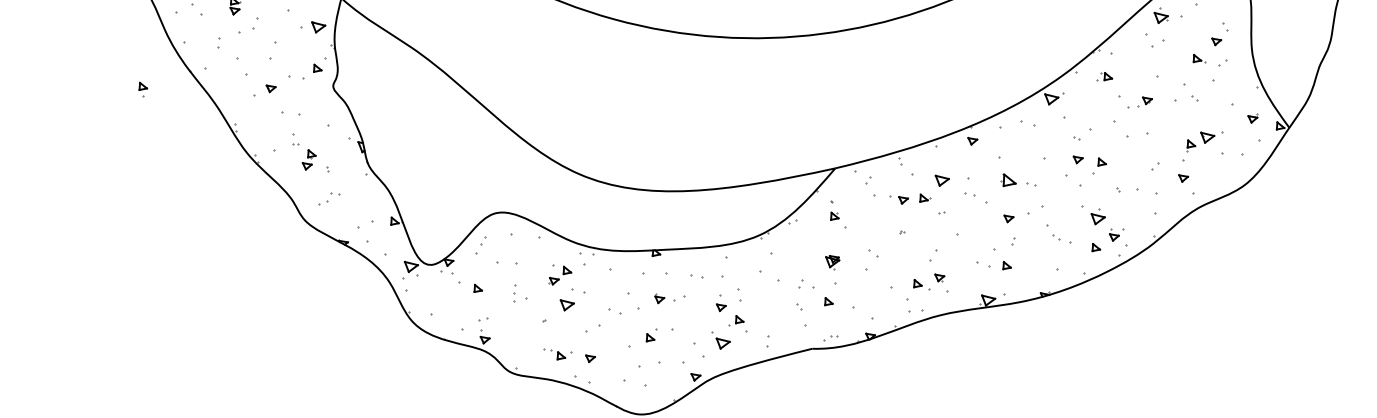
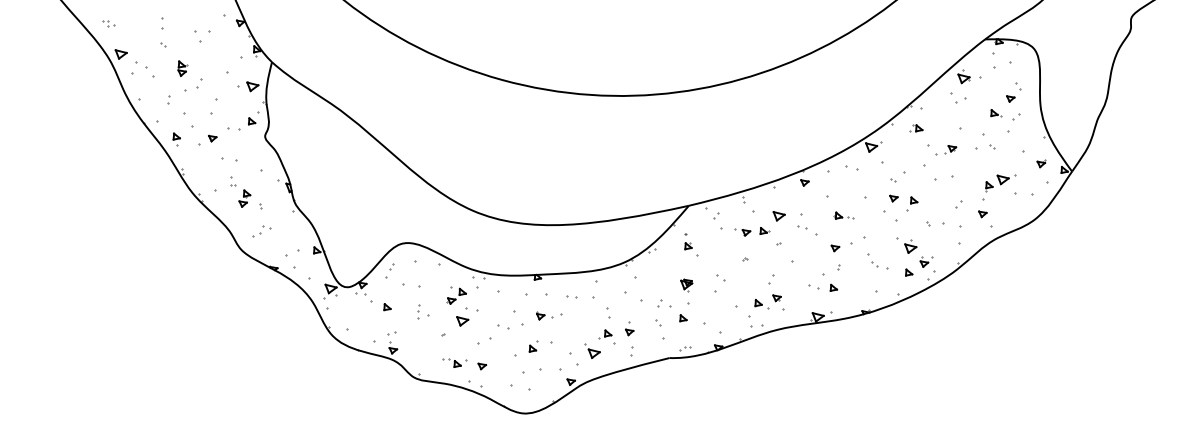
part: (142, 89) -> (176, 139), moved
part: (1018, 179) -> (843, 215), size x0.62
part: (721, 303) -> (629, 328), moved

